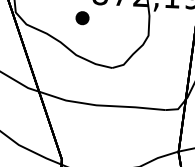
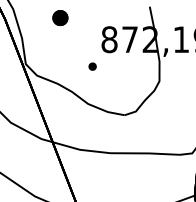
part: (82, 17) -> (92, 66), size x0.6

